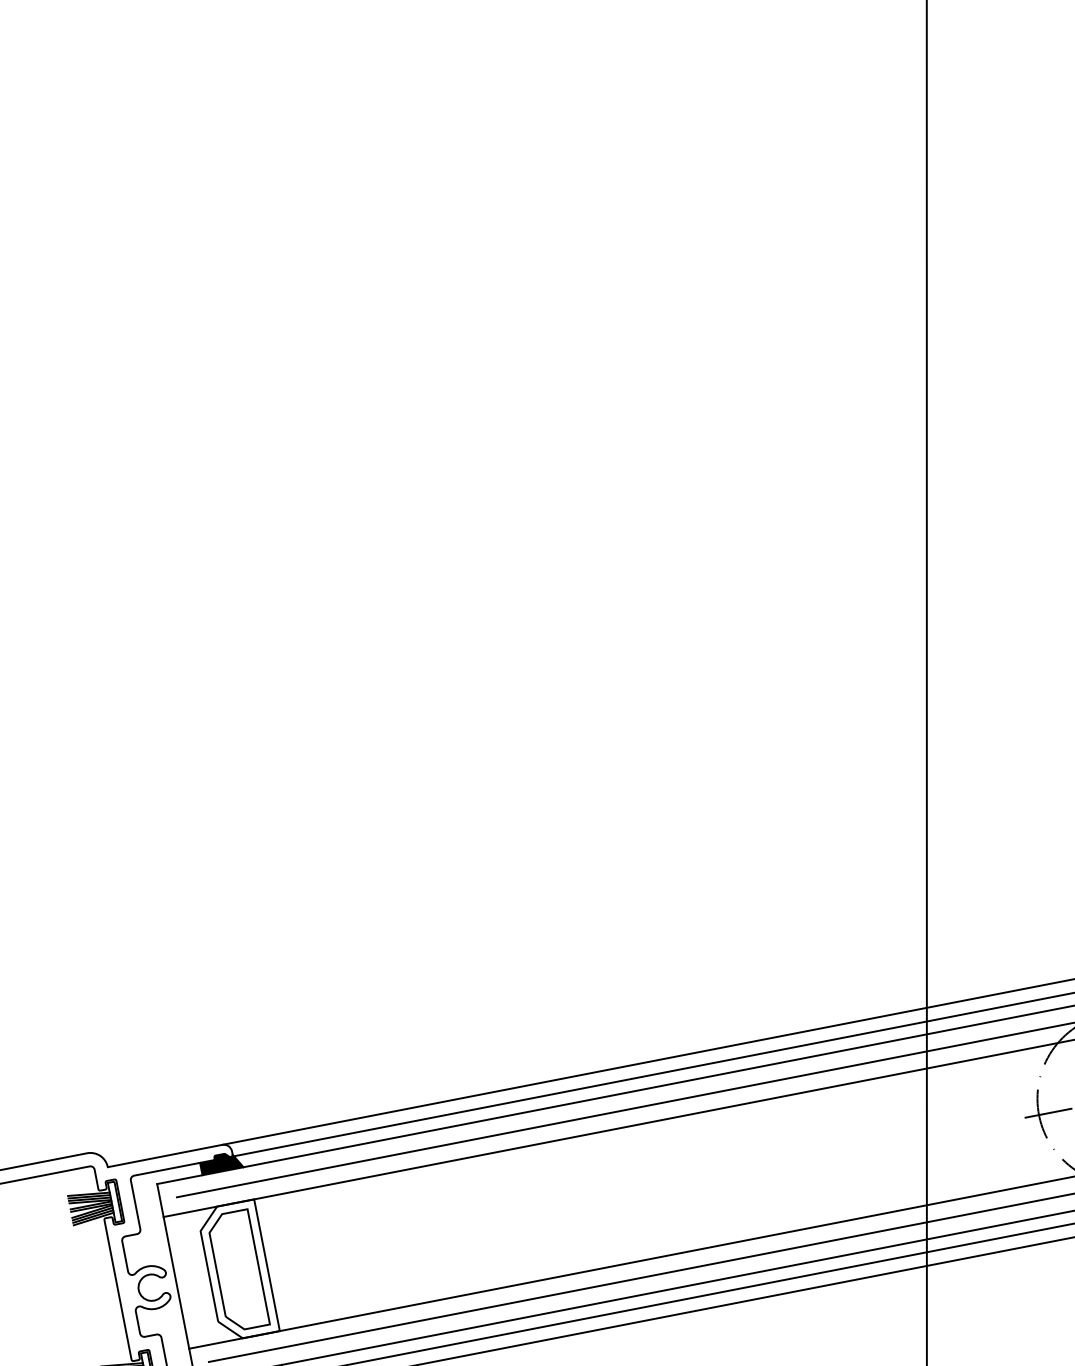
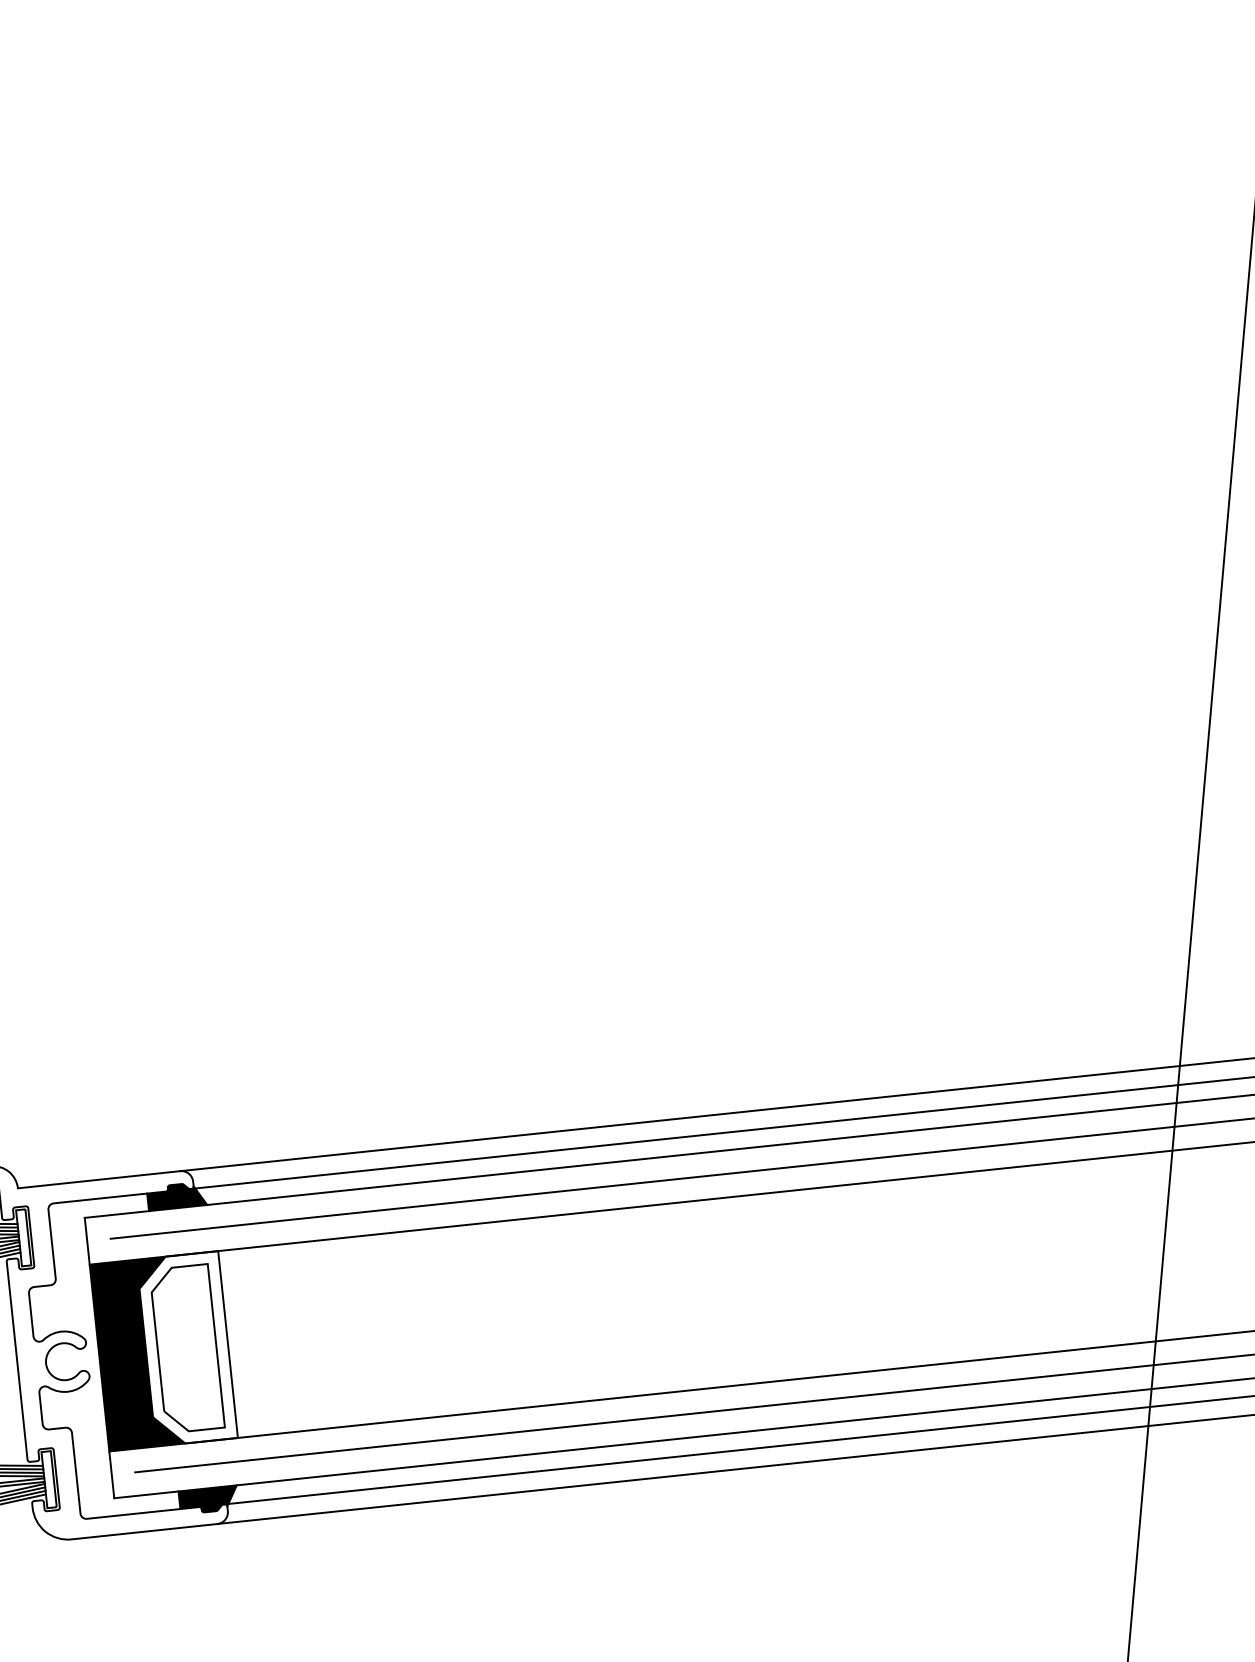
fill: (202, 1277) -> (136, 1353), added

